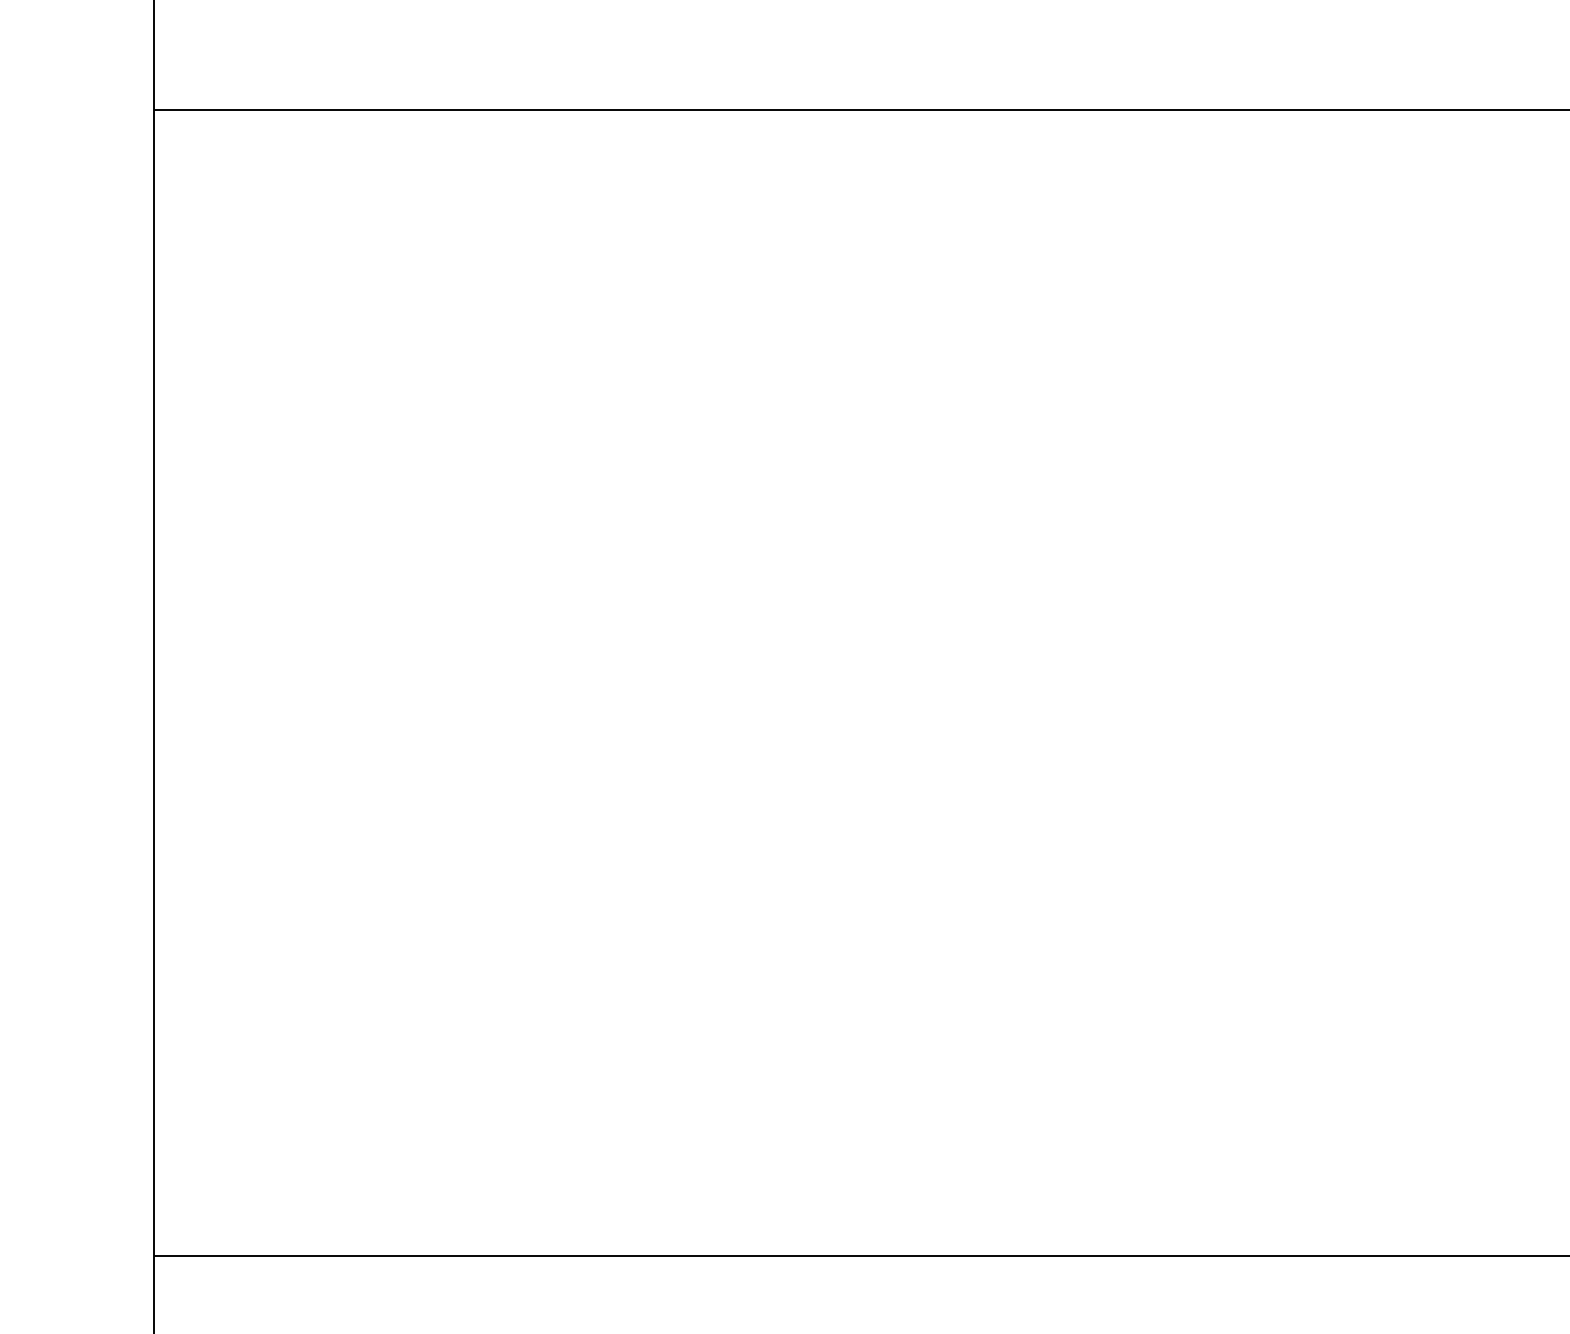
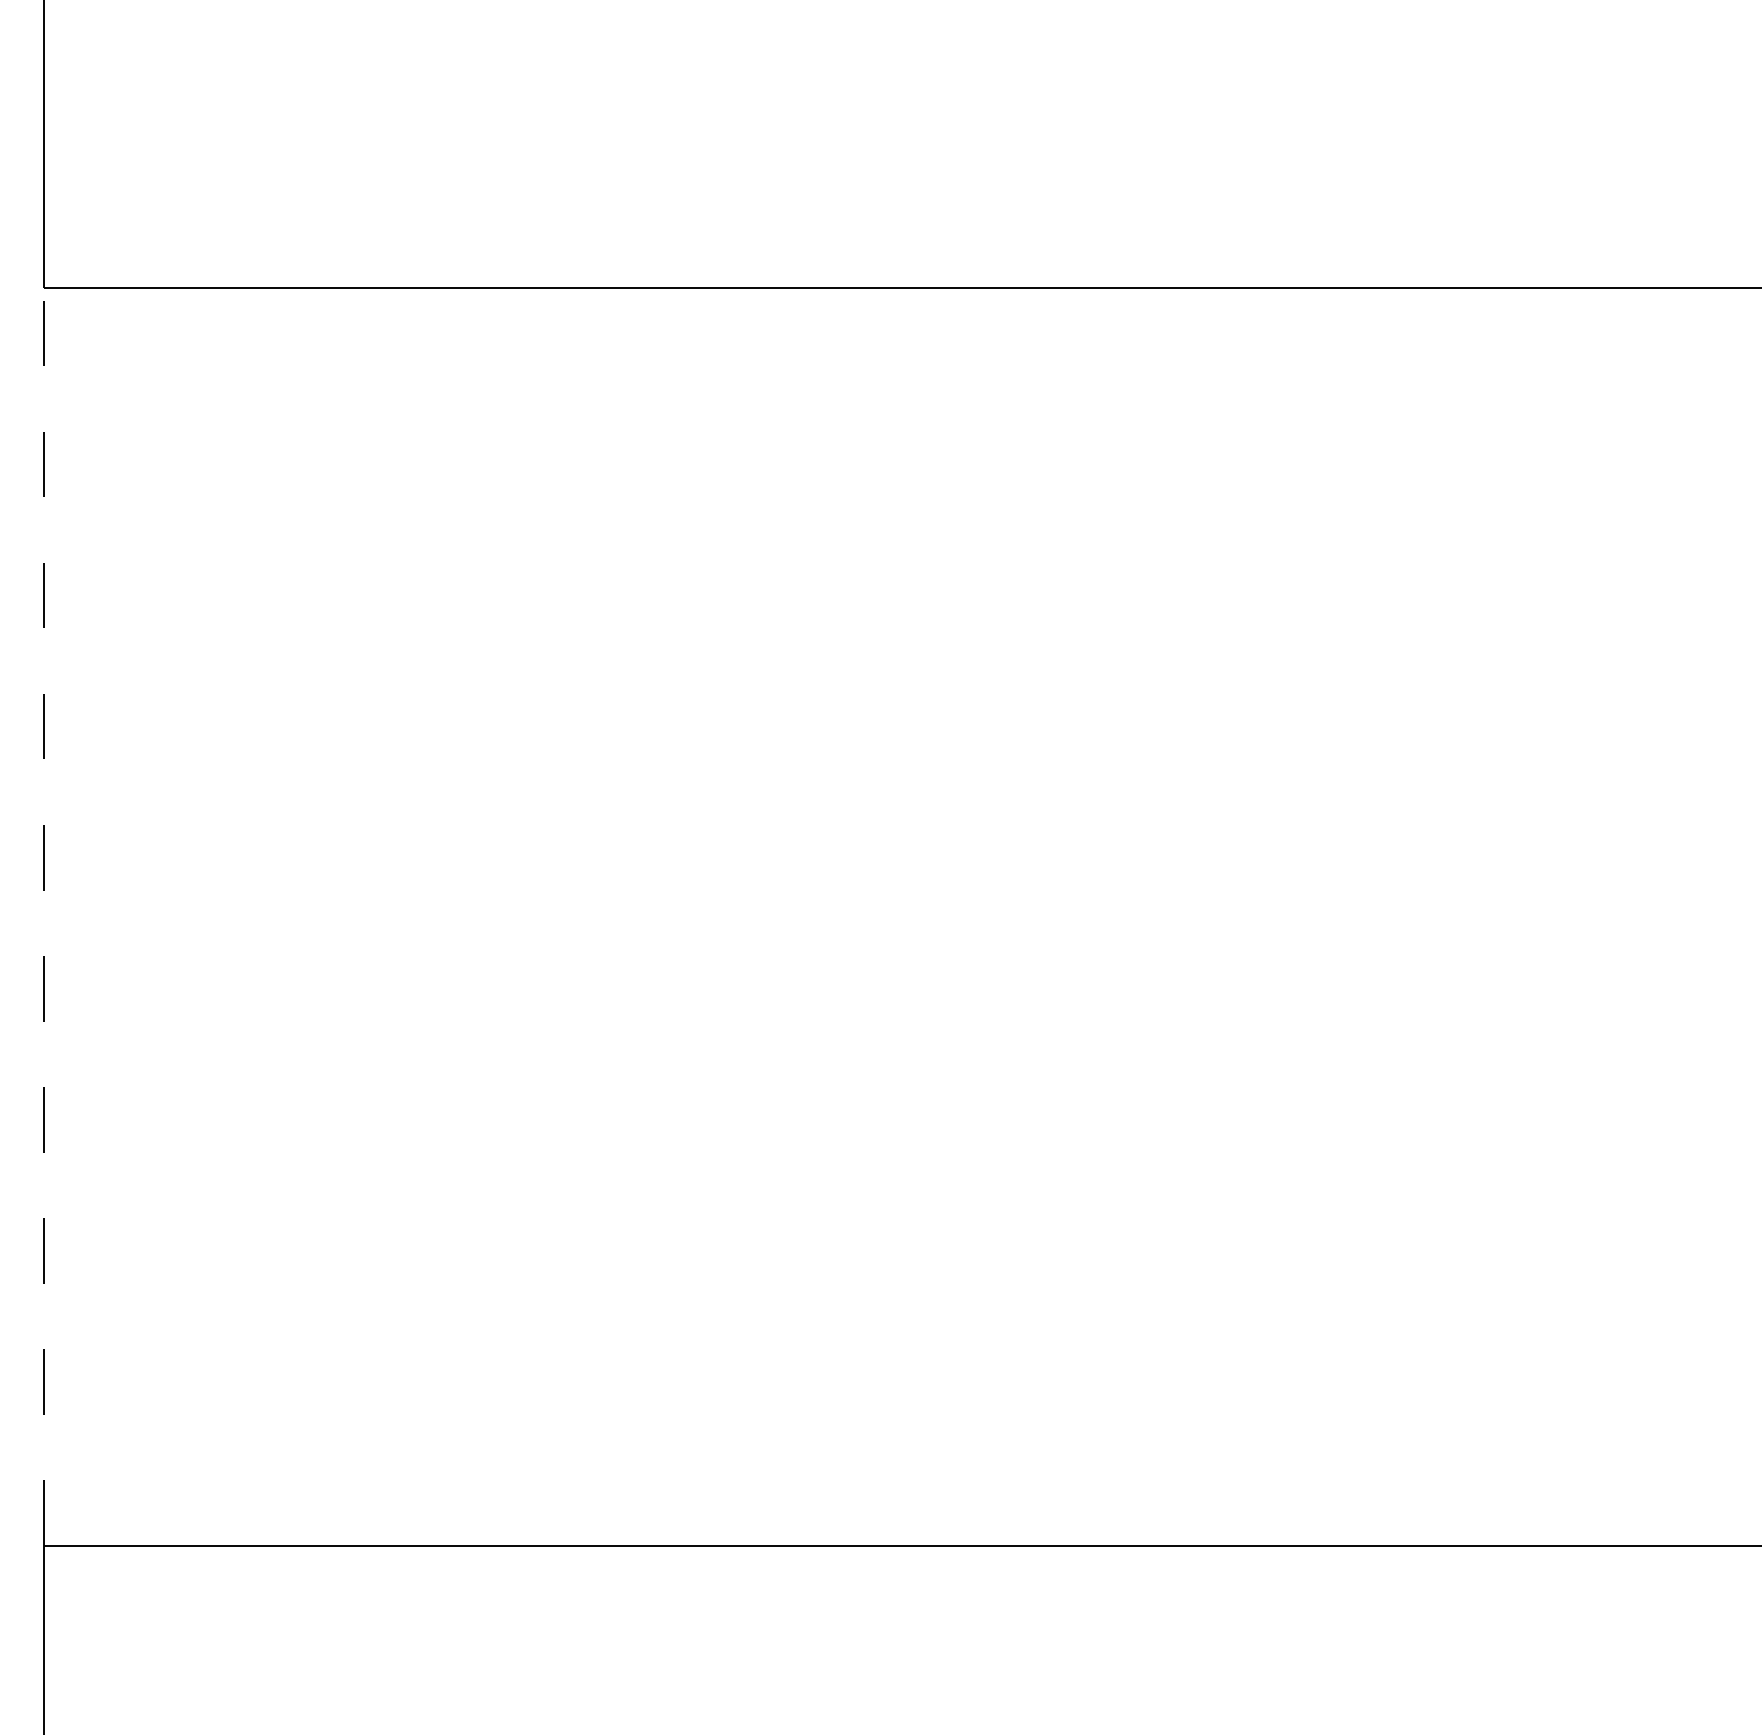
line: (153, 682) -> (44, 916), solid -> dashed

